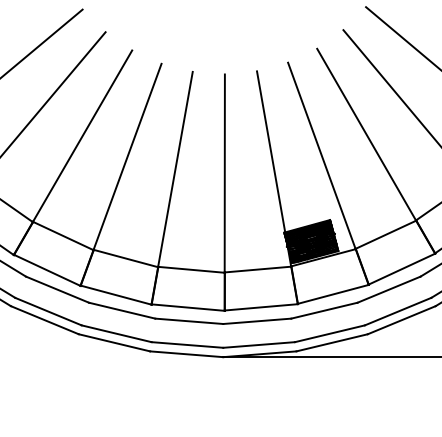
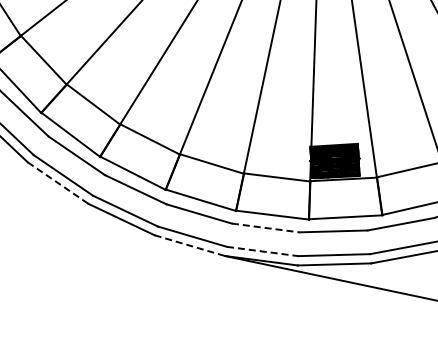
line: (44, 320) -> (57, 183), solid -> dashed
line: (257, 321) -> (265, 228), solid -> dashed
line: (259, 344) -> (263, 251), solid -> dashed
line: (186, 354) -> (189, 245), solid -> dashed

